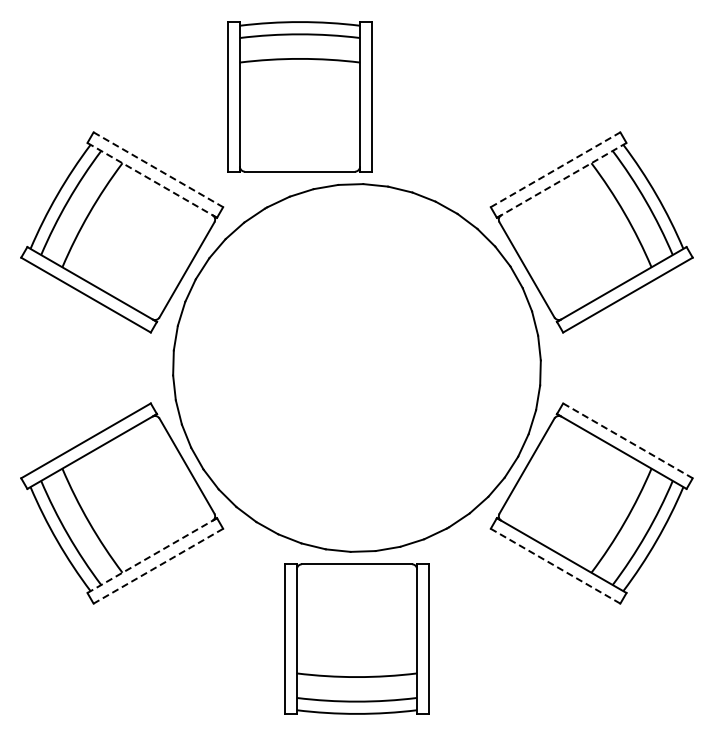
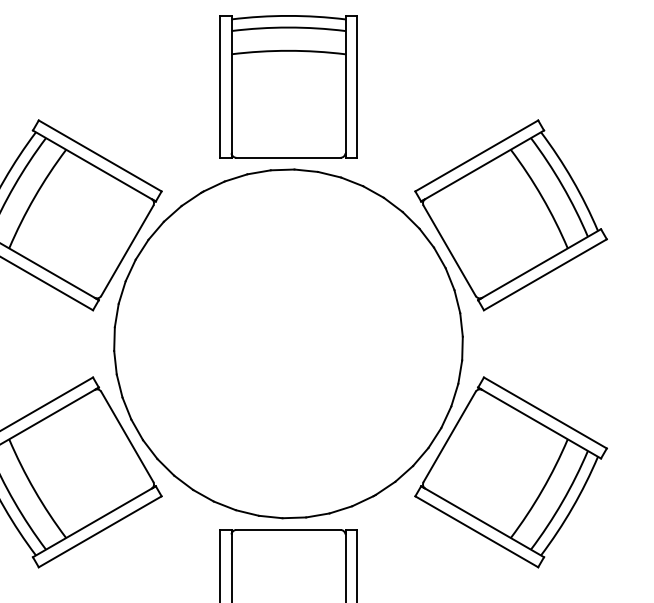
part: (299, 96) -> (288, 86), moved
line: (158, 169) -> (100, 155), dashed -> solid
line: (555, 169) -> (476, 155), dashed -> solid
line: (152, 180) -> (94, 166), dashed -> solid
line: (561, 180) -> (482, 166), dashed -> solid
line: (627, 440) -> (544, 412), dashed -> solid
line: (152, 555) -> (94, 521), dashed -> solid
line: (158, 566) -> (100, 532), dashed -> solid
line: (555, 566) -> (476, 532), dashed -> solid

